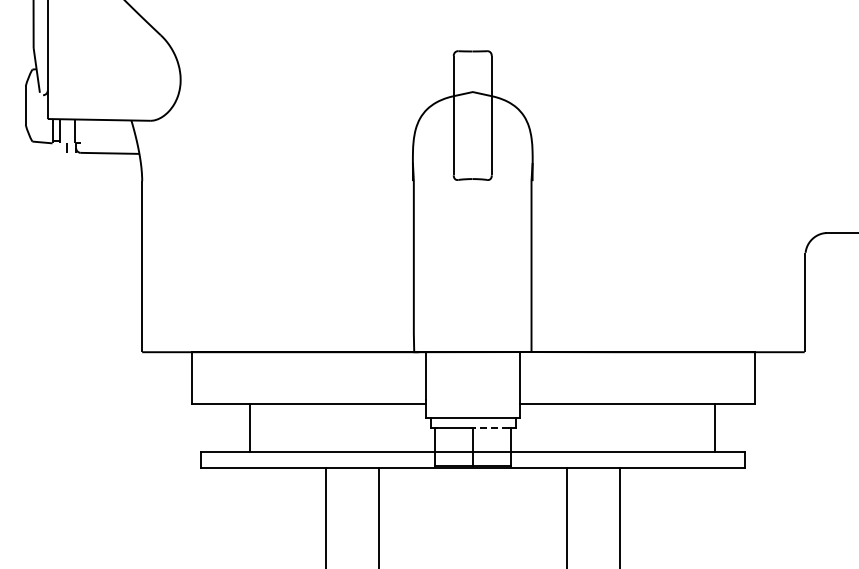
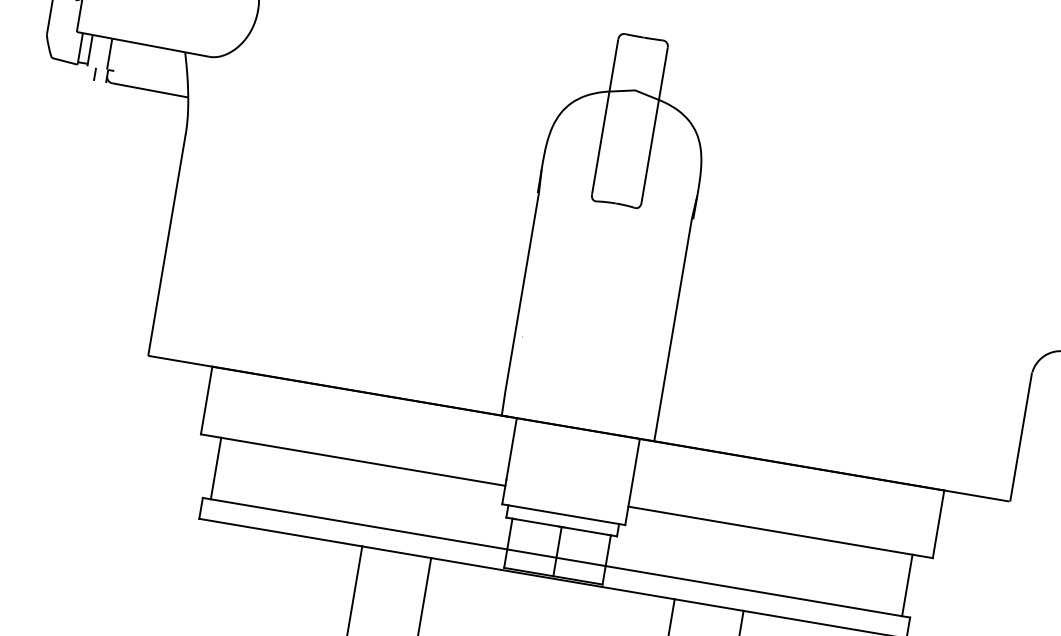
line: (250, 427) -> (216, 468), moved
line: (492, 427) -> (586, 530), dashed -> solid
line: (715, 427) -> (908, 585), moved

